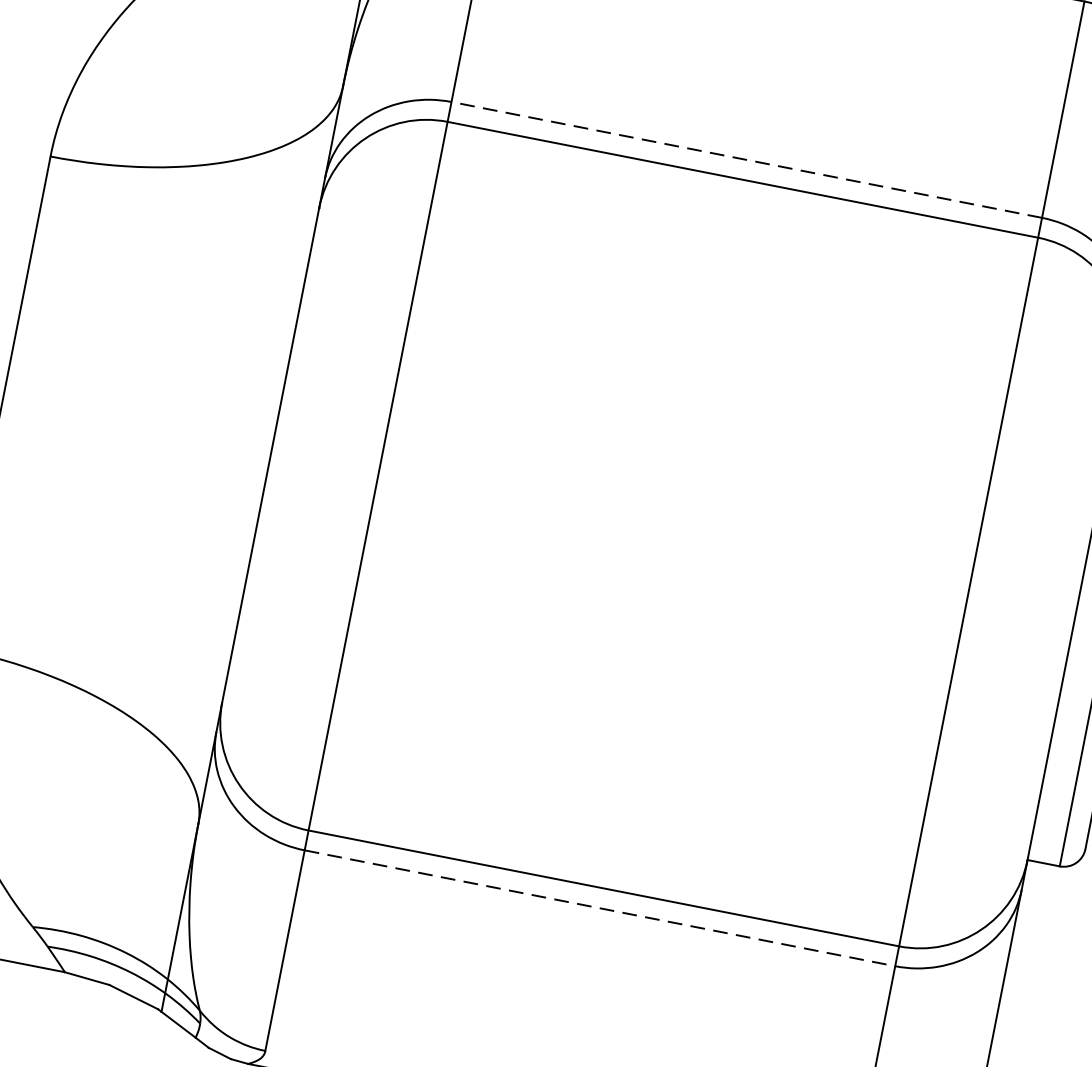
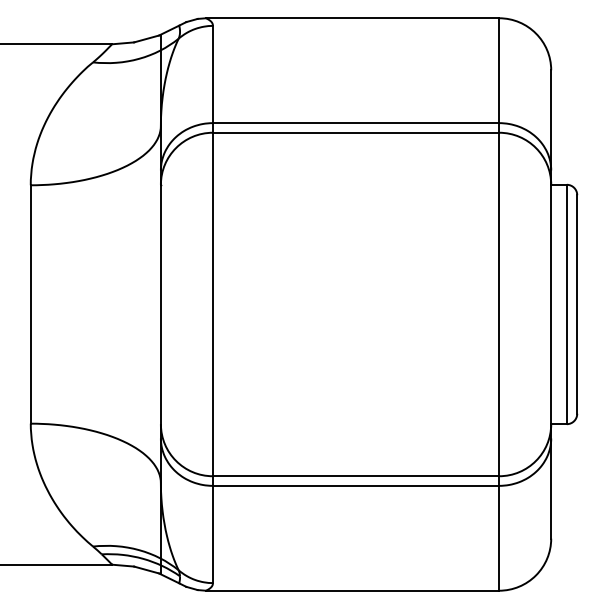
line: (745, 160) -> (355, 123), dashed -> solid
line: (601, 907) -> (356, 485), dashed -> solid

